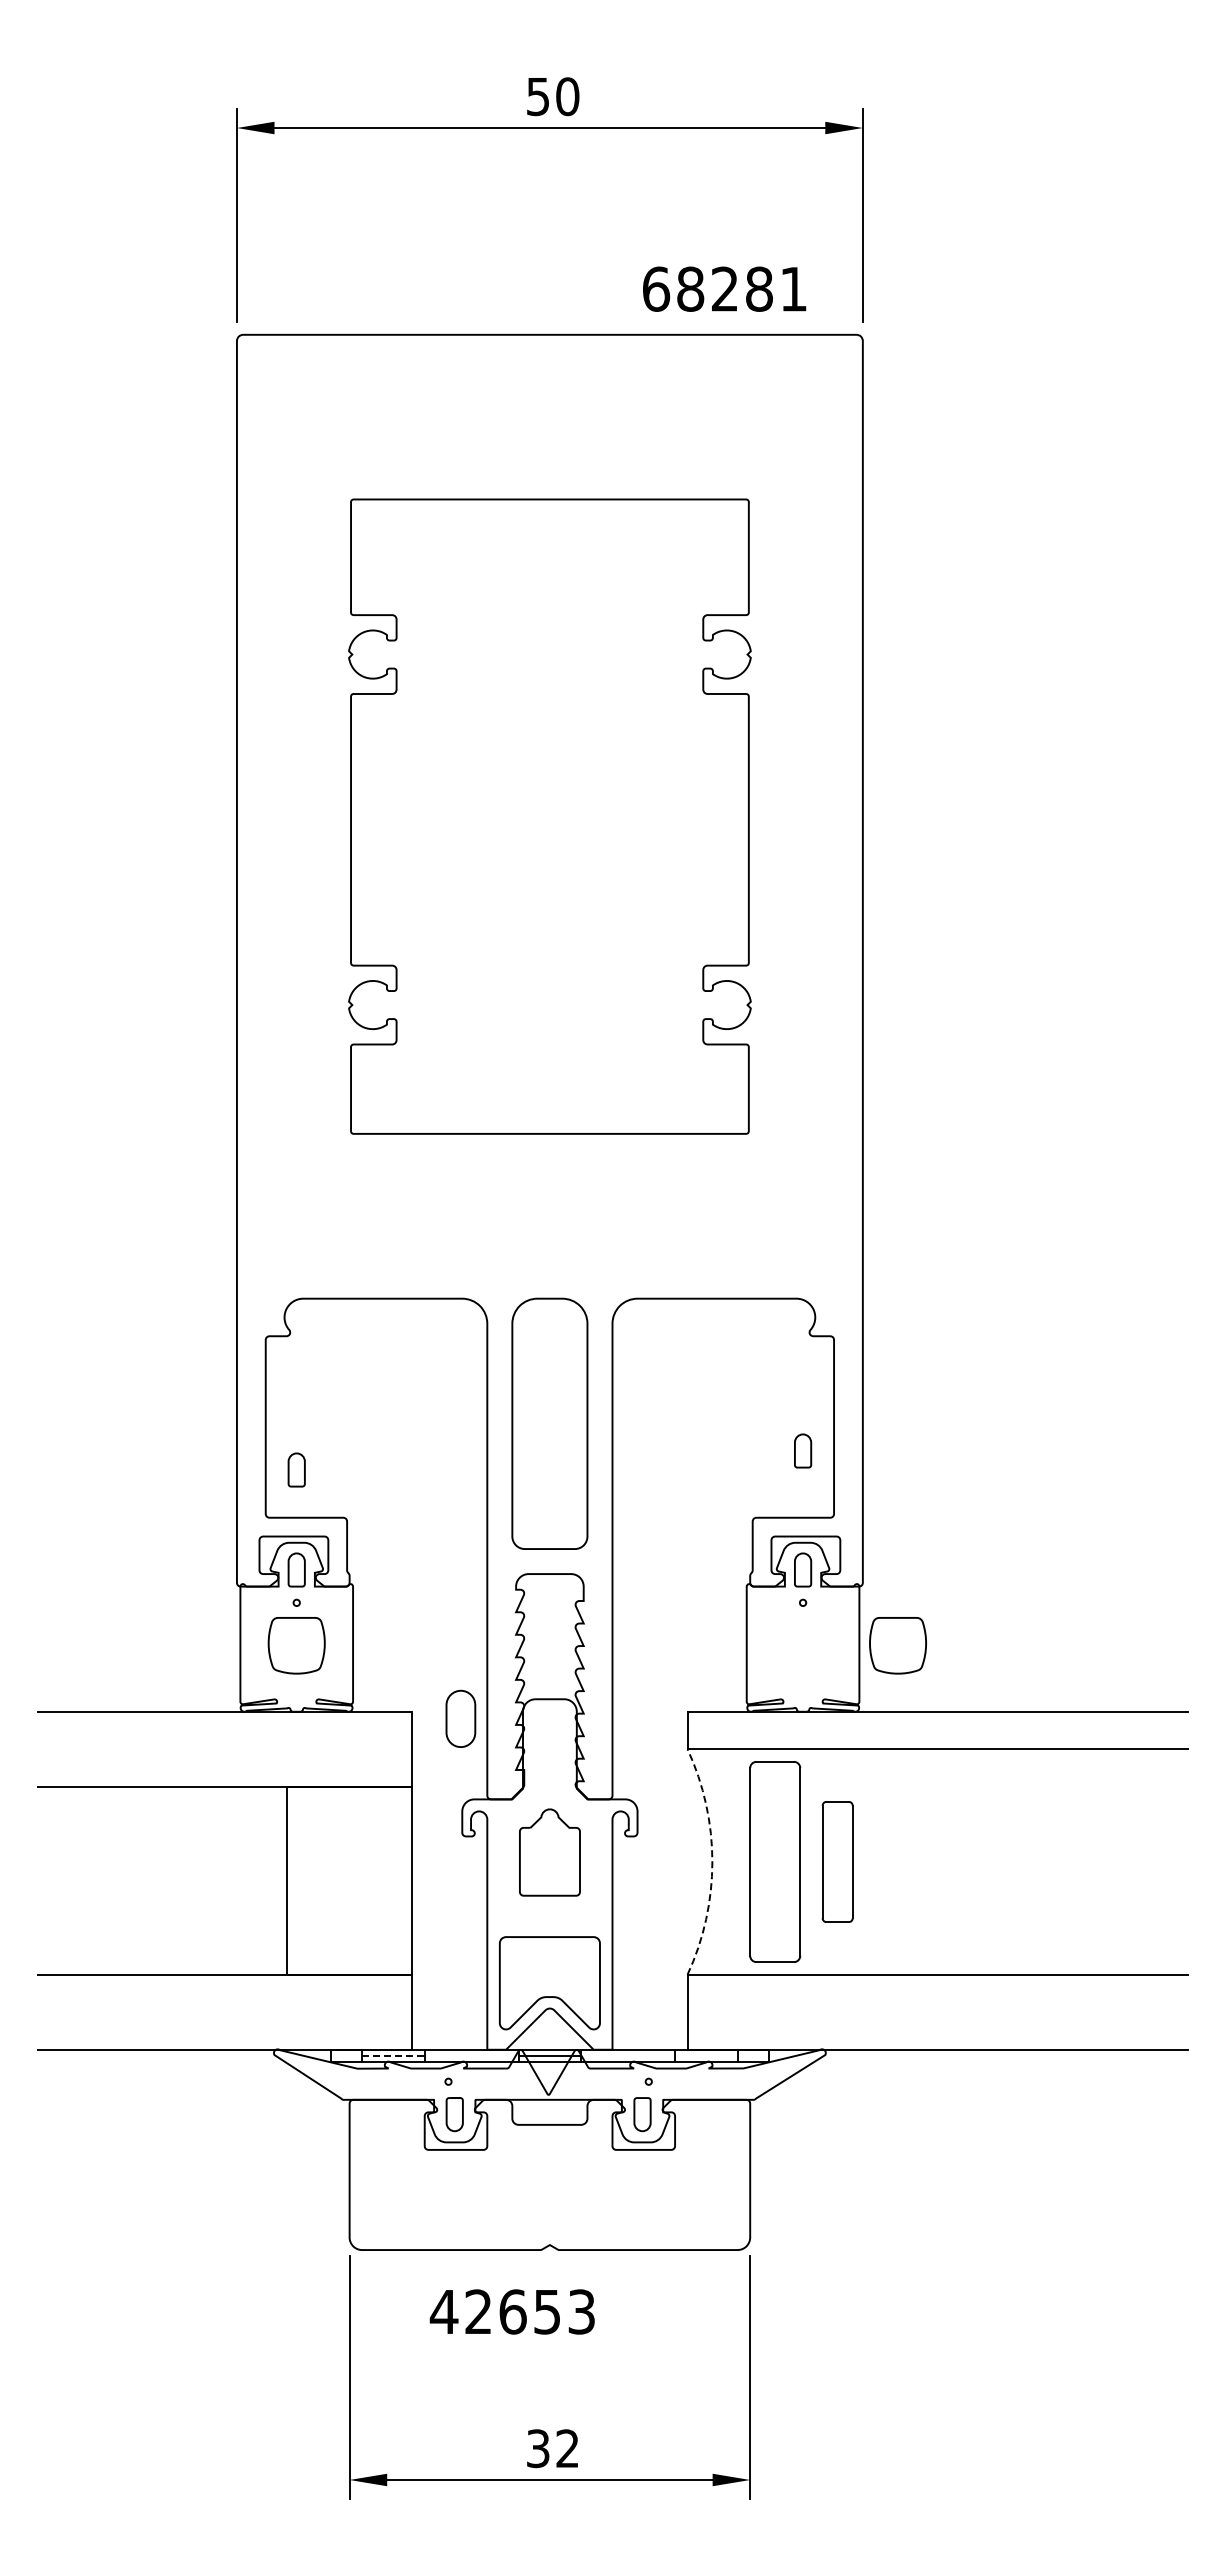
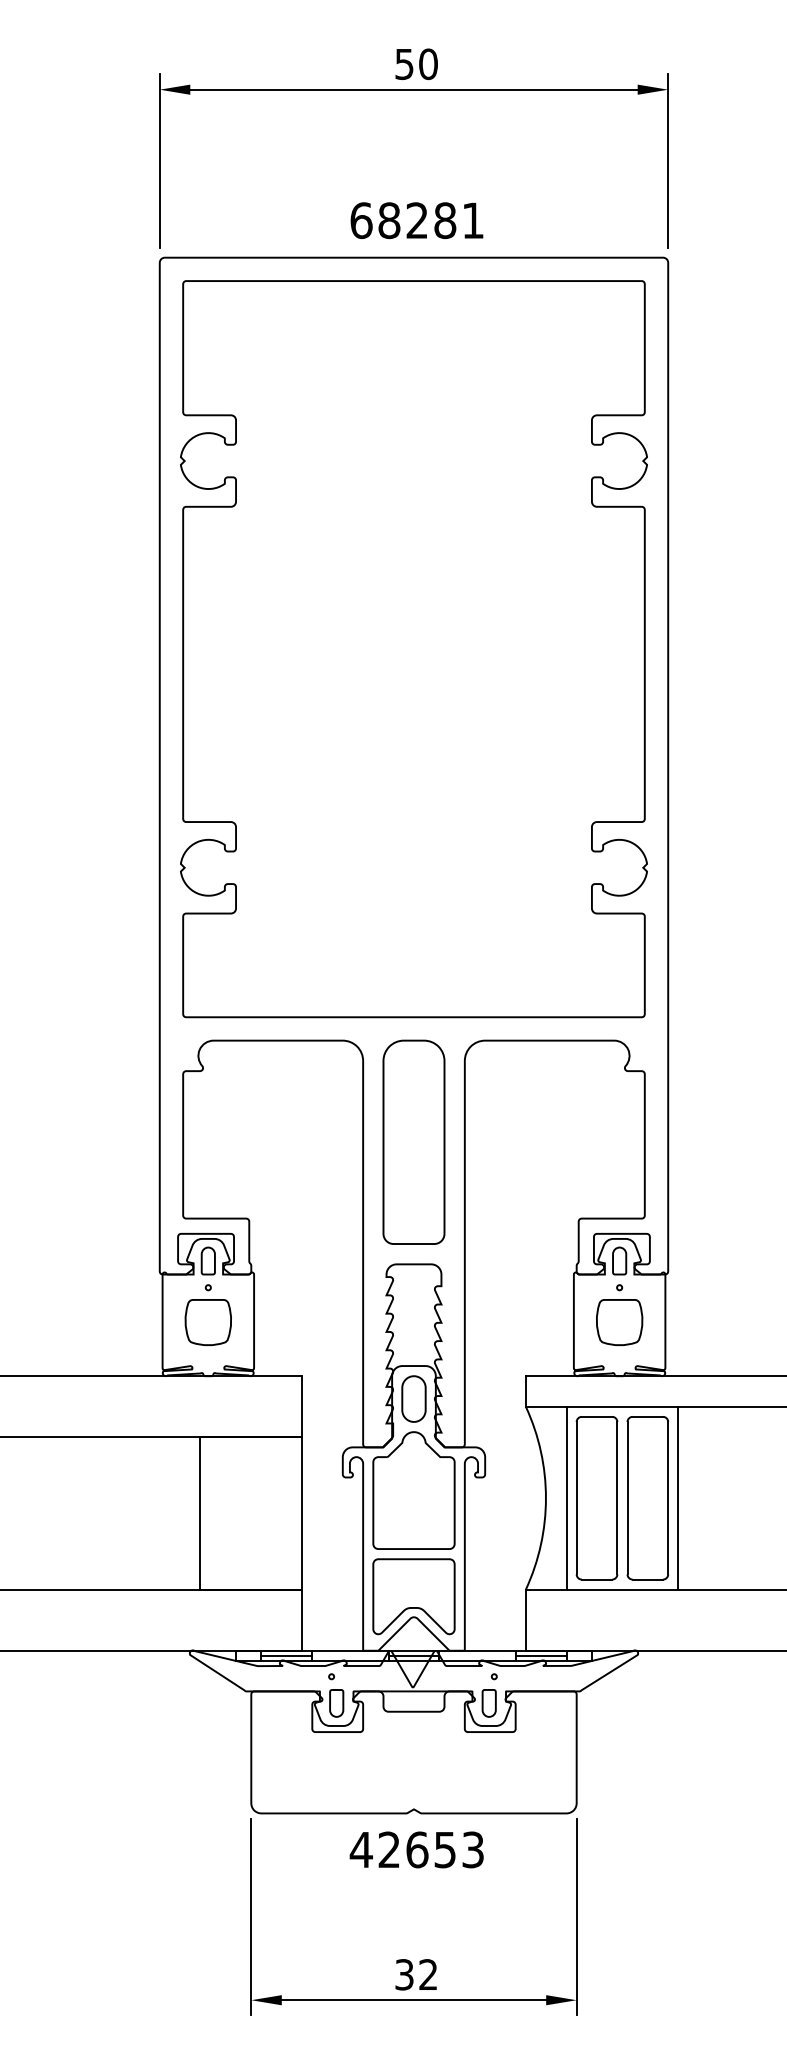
text: (724, 288) -> (416, 220), moved
part: (549, 816) -> (413, 648), size x1.43
part: (803, 1450) -> (619, 1163), removed
part: (296, 1469) -> (208, 1179), removed
part: (897, 1645) -> (619, 1322), moved
part: (460, 1718) -> (413, 1398), moved
part: (549, 1852) -> (413, 1490), size x1.67
arc: (712, 1861) -> (546, 1497), dashed -> solid
line: (737, 1861) -> (566, 1497), added
part: (837, 1861) -> (647, 1497), size x1.67
line: (875, 1861) -> (678, 1497), added
line: (393, 2056) -> (286, 1656), dashed -> solid
line: (706, 2056) -> (541, 1656), added
text: (511, 2311) -> (416, 1849), moved

